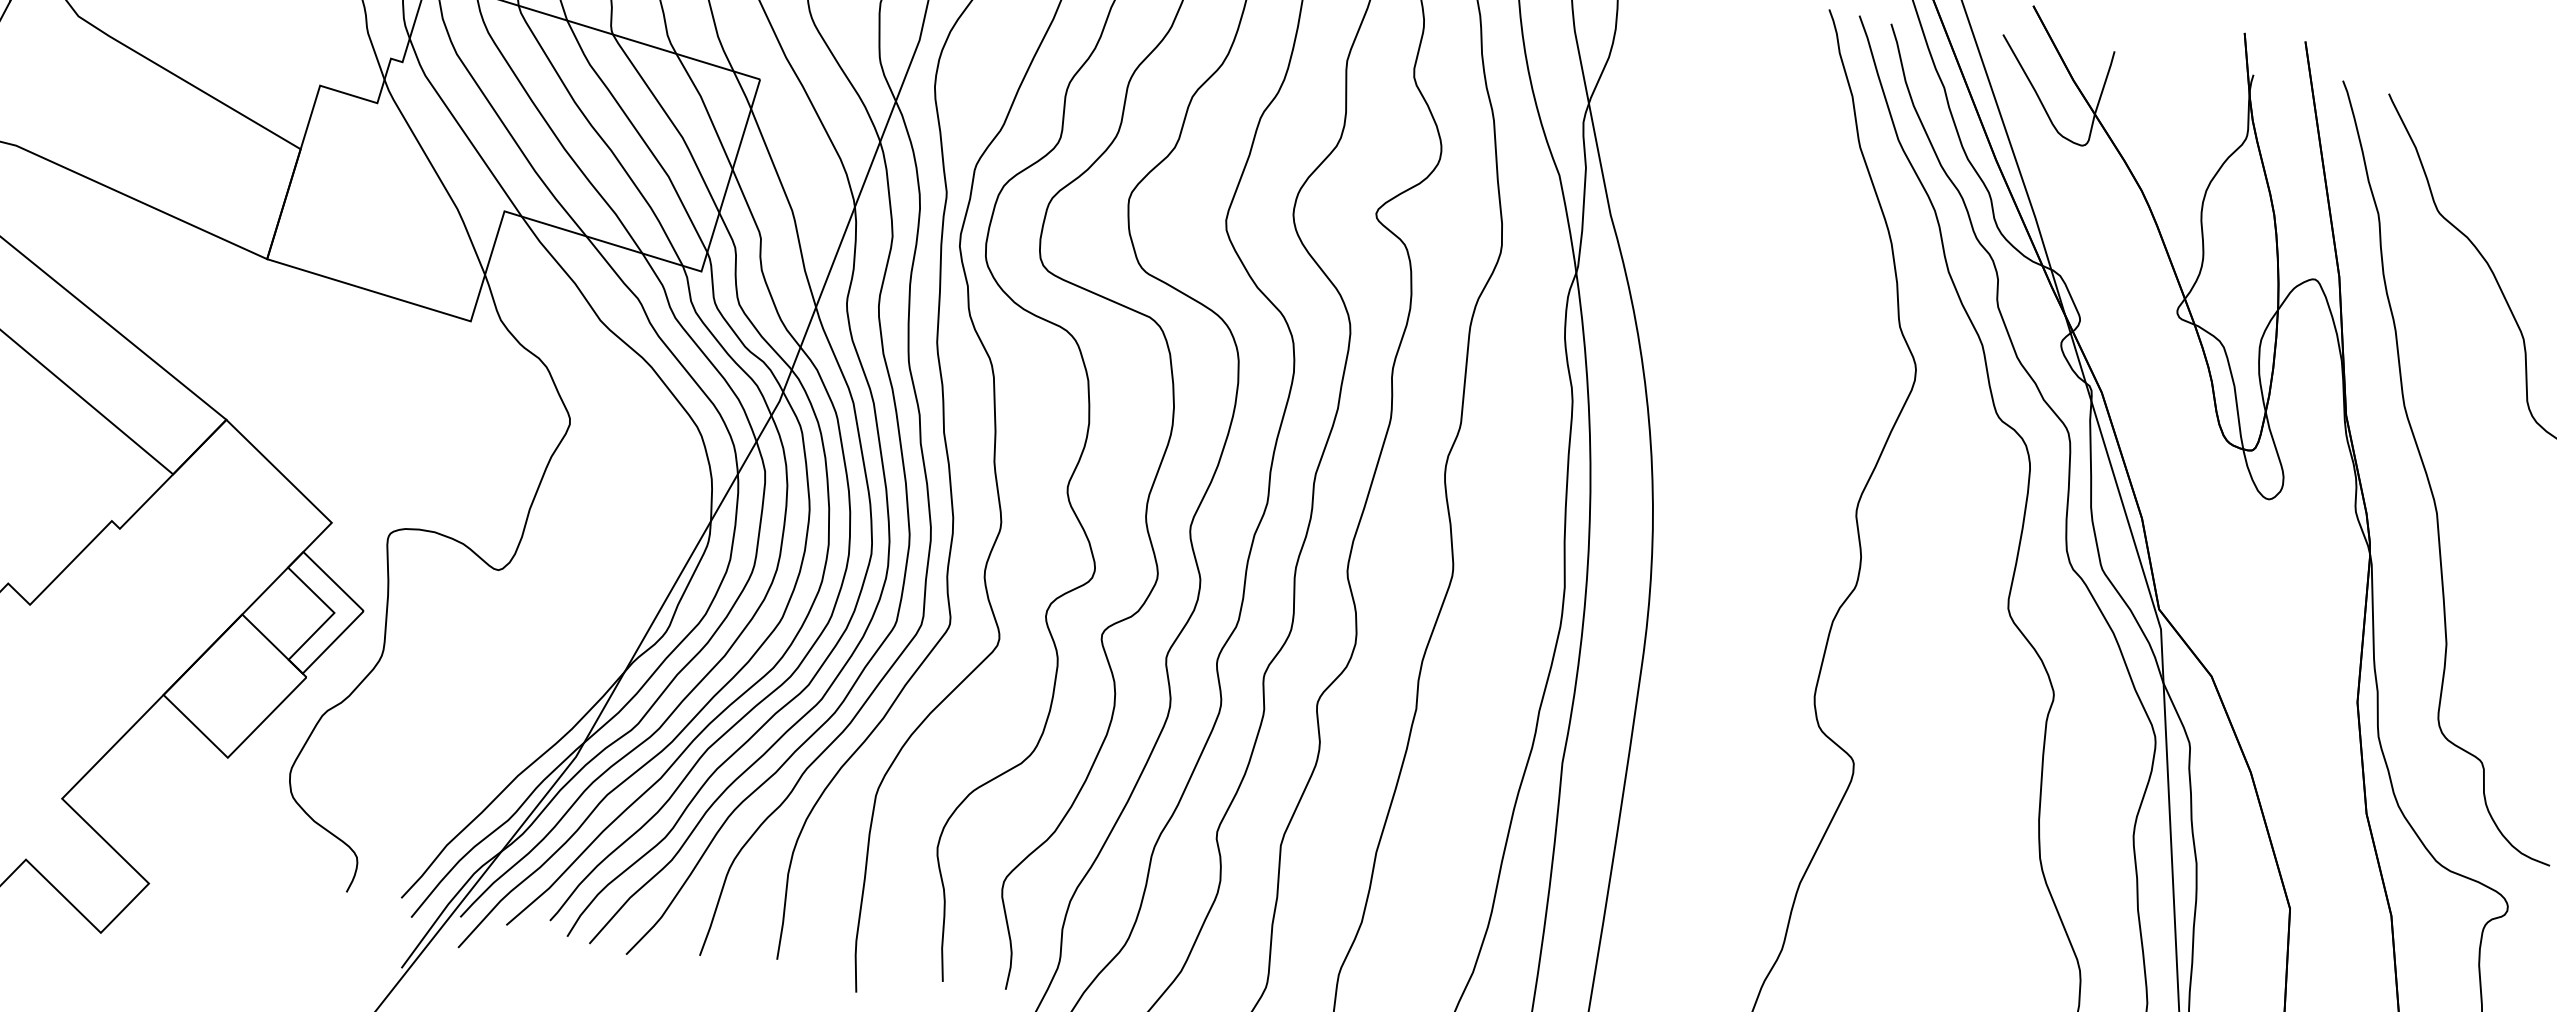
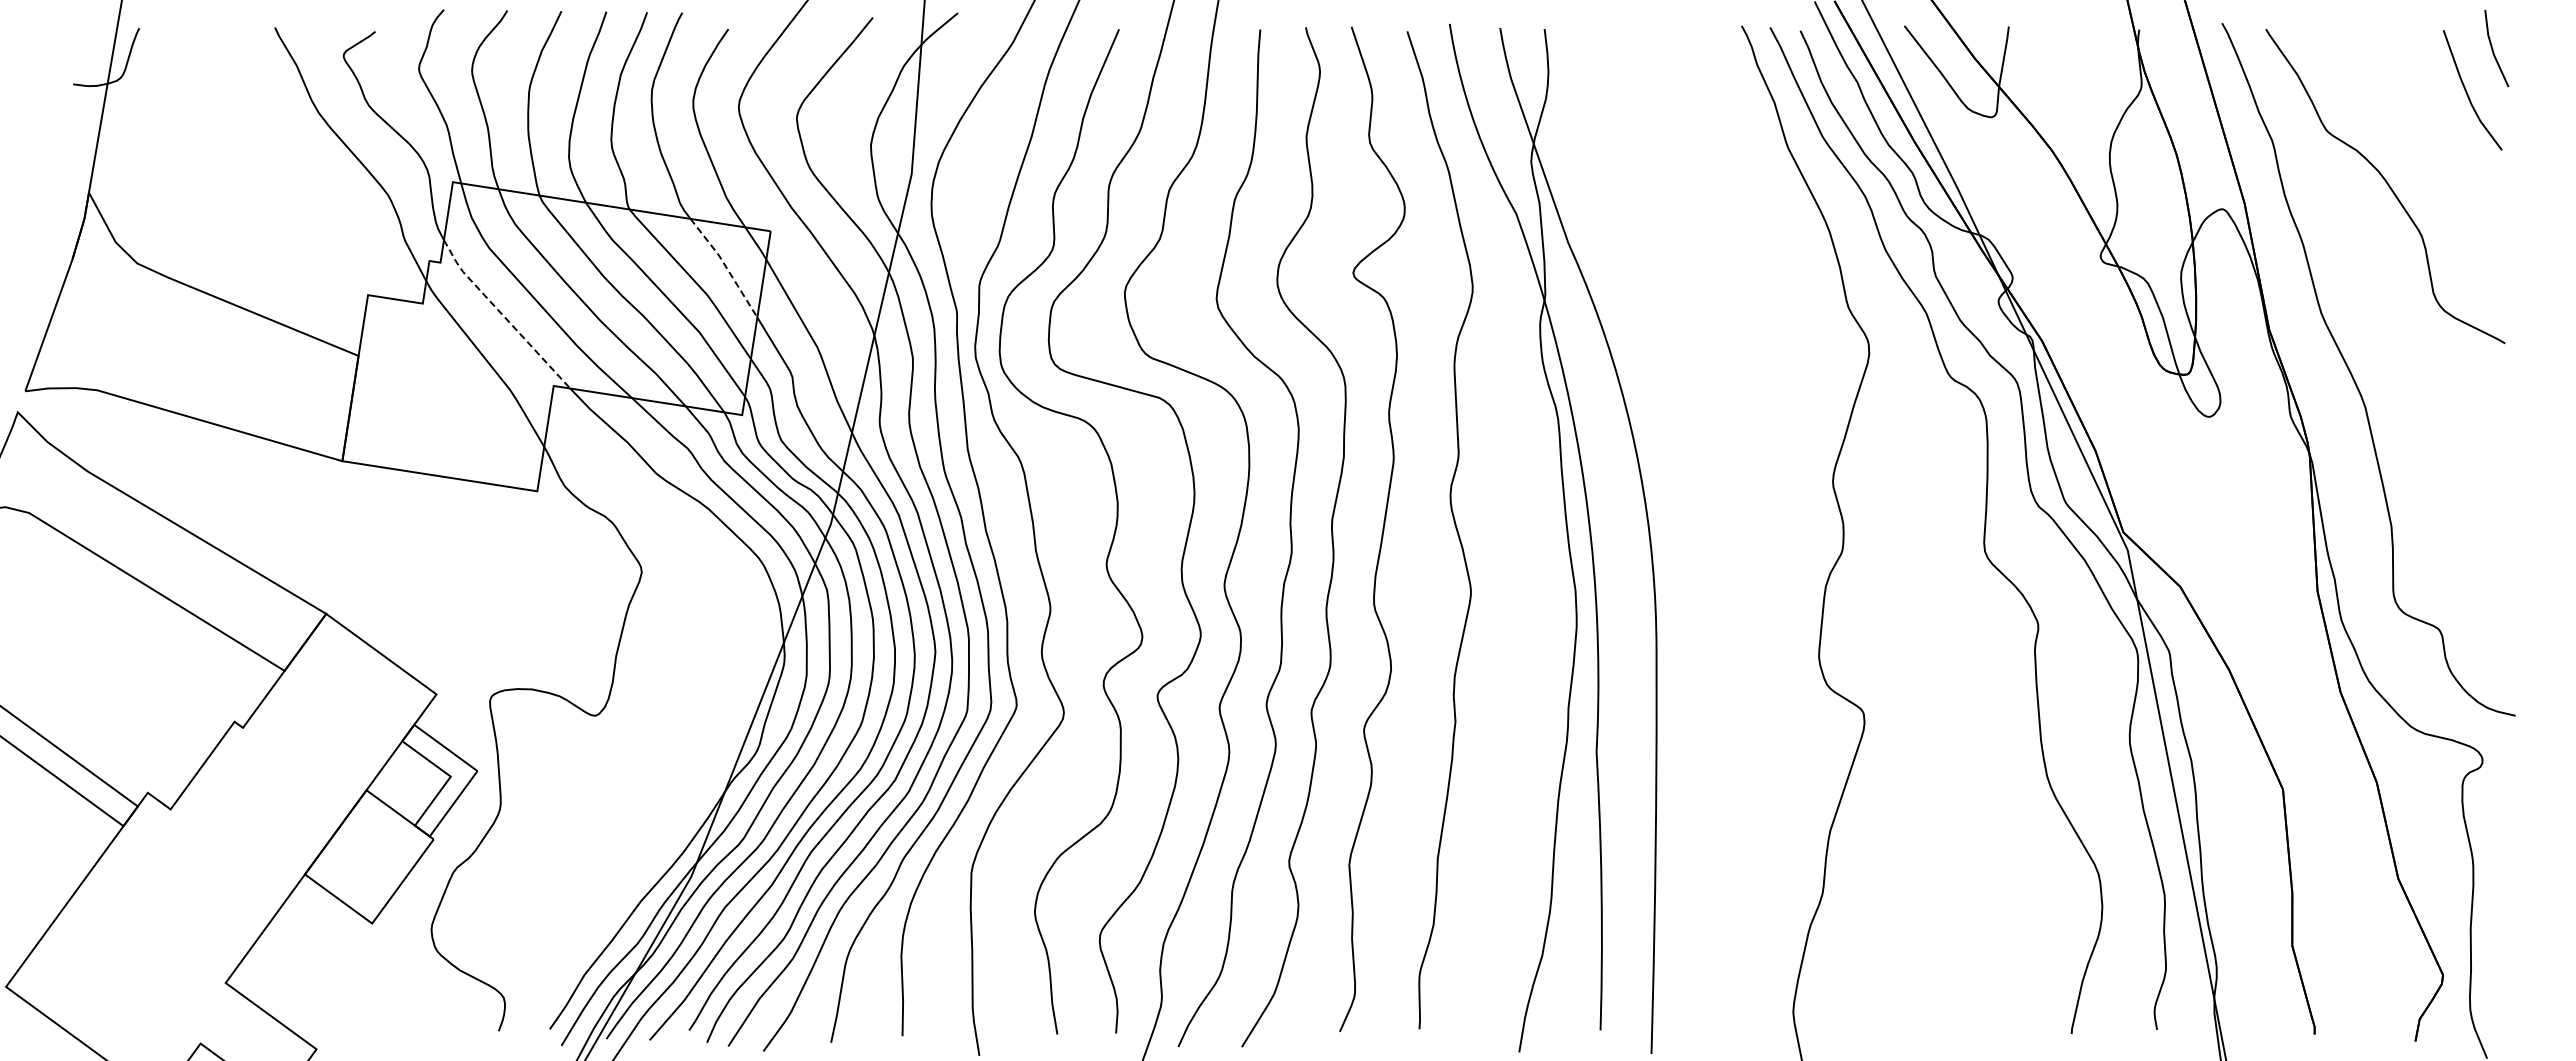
line: (706, 110) -> (725, 266), solid -> dashed
line: (461, 129) -> (503, 316), solid -> dashed

